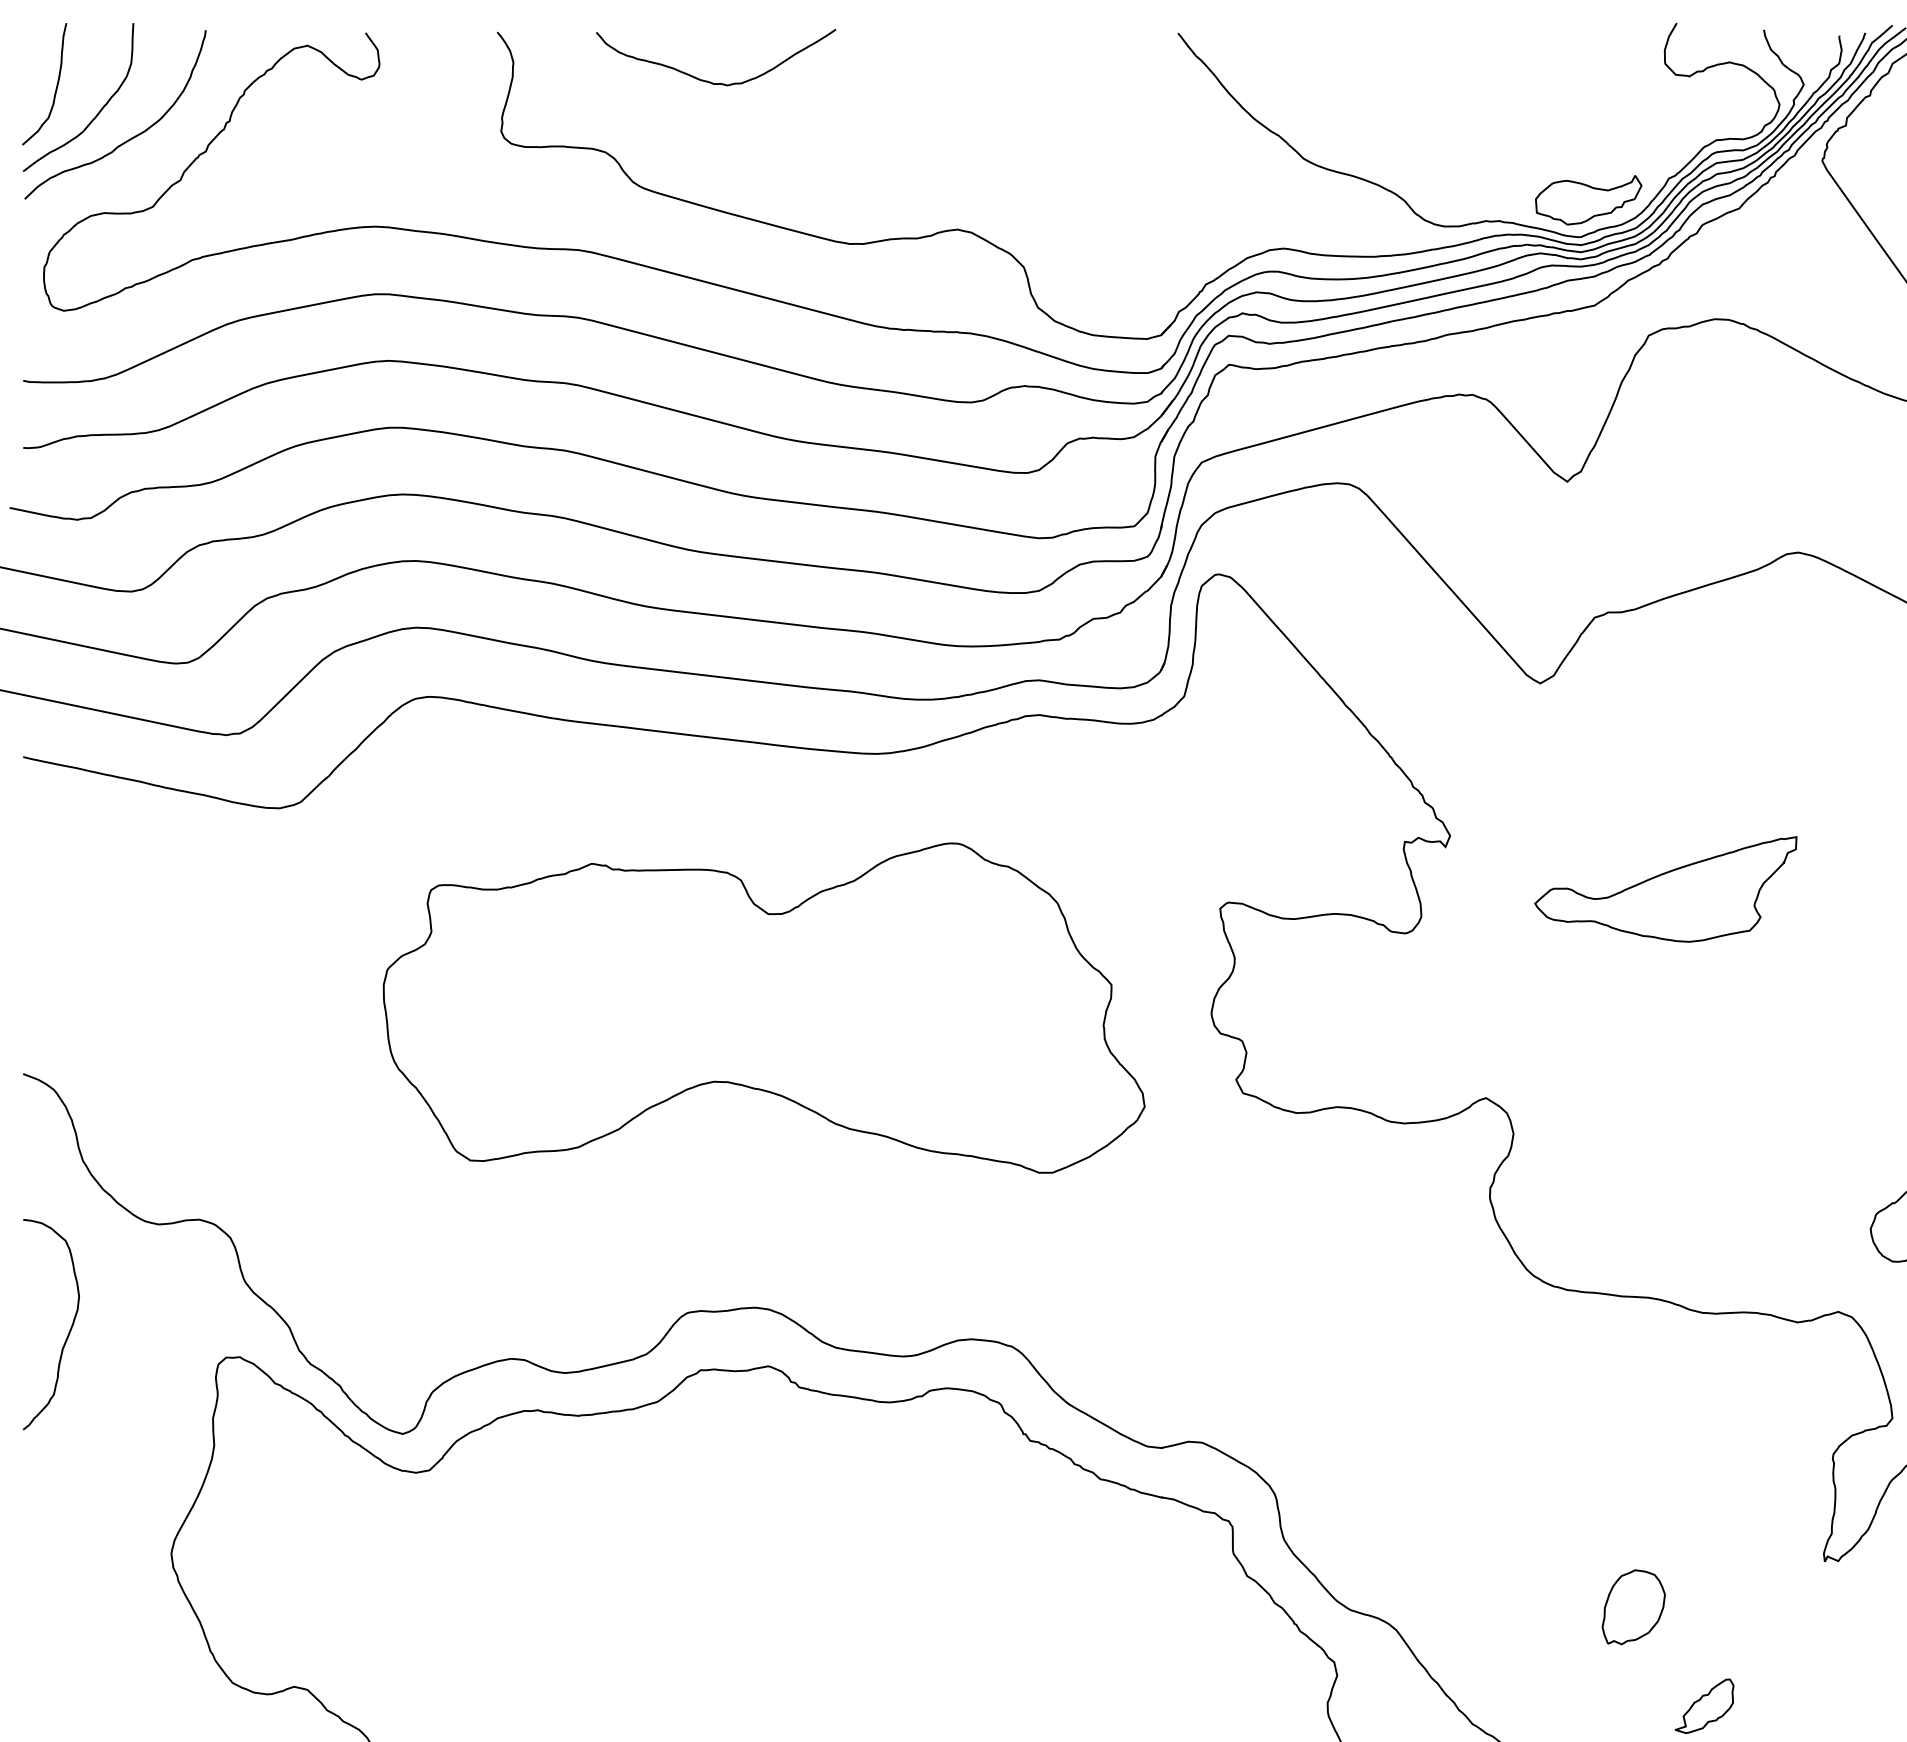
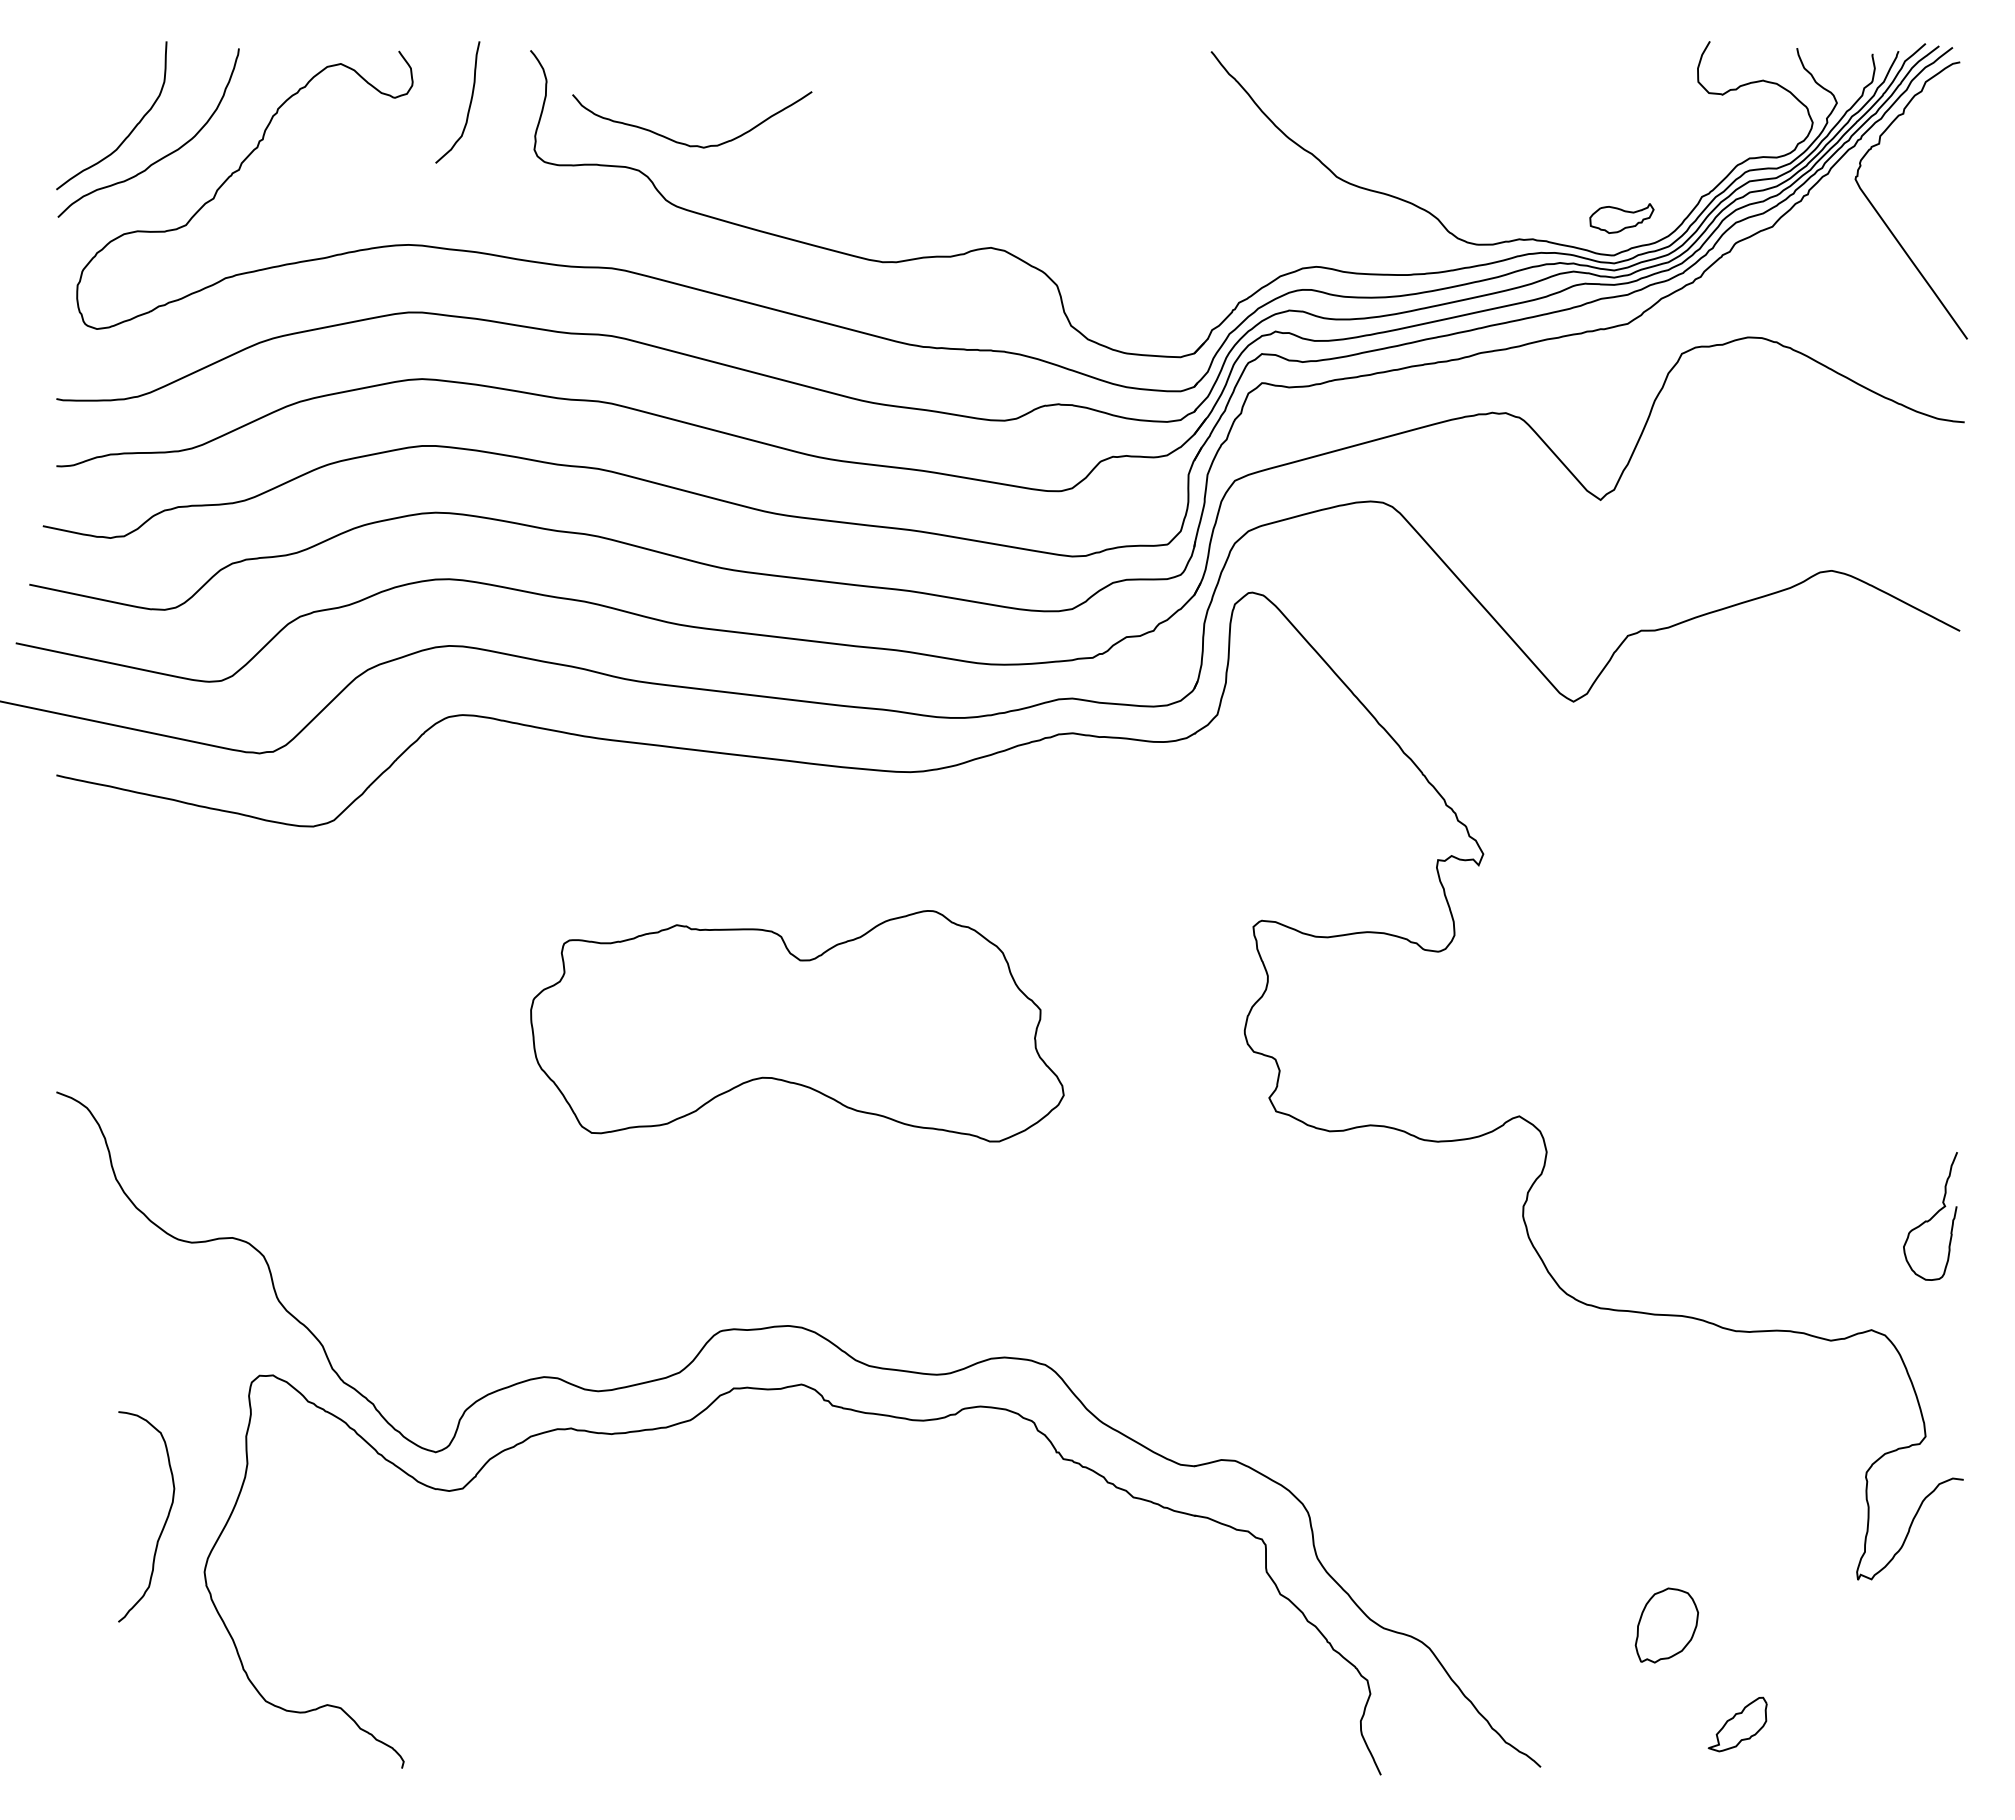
curve: (710, 81) -> (686, 143), moved
curve: (56, 85) -> (469, 103), moved
part: (1588, 200) -> (1621, 218), size x0.6
part: (1665, 889) -> (1698, 907), removed
part: (764, 1007) -> (797, 1025), size x0.7
curve: (69, 1330) -> (164, 1522), moved

